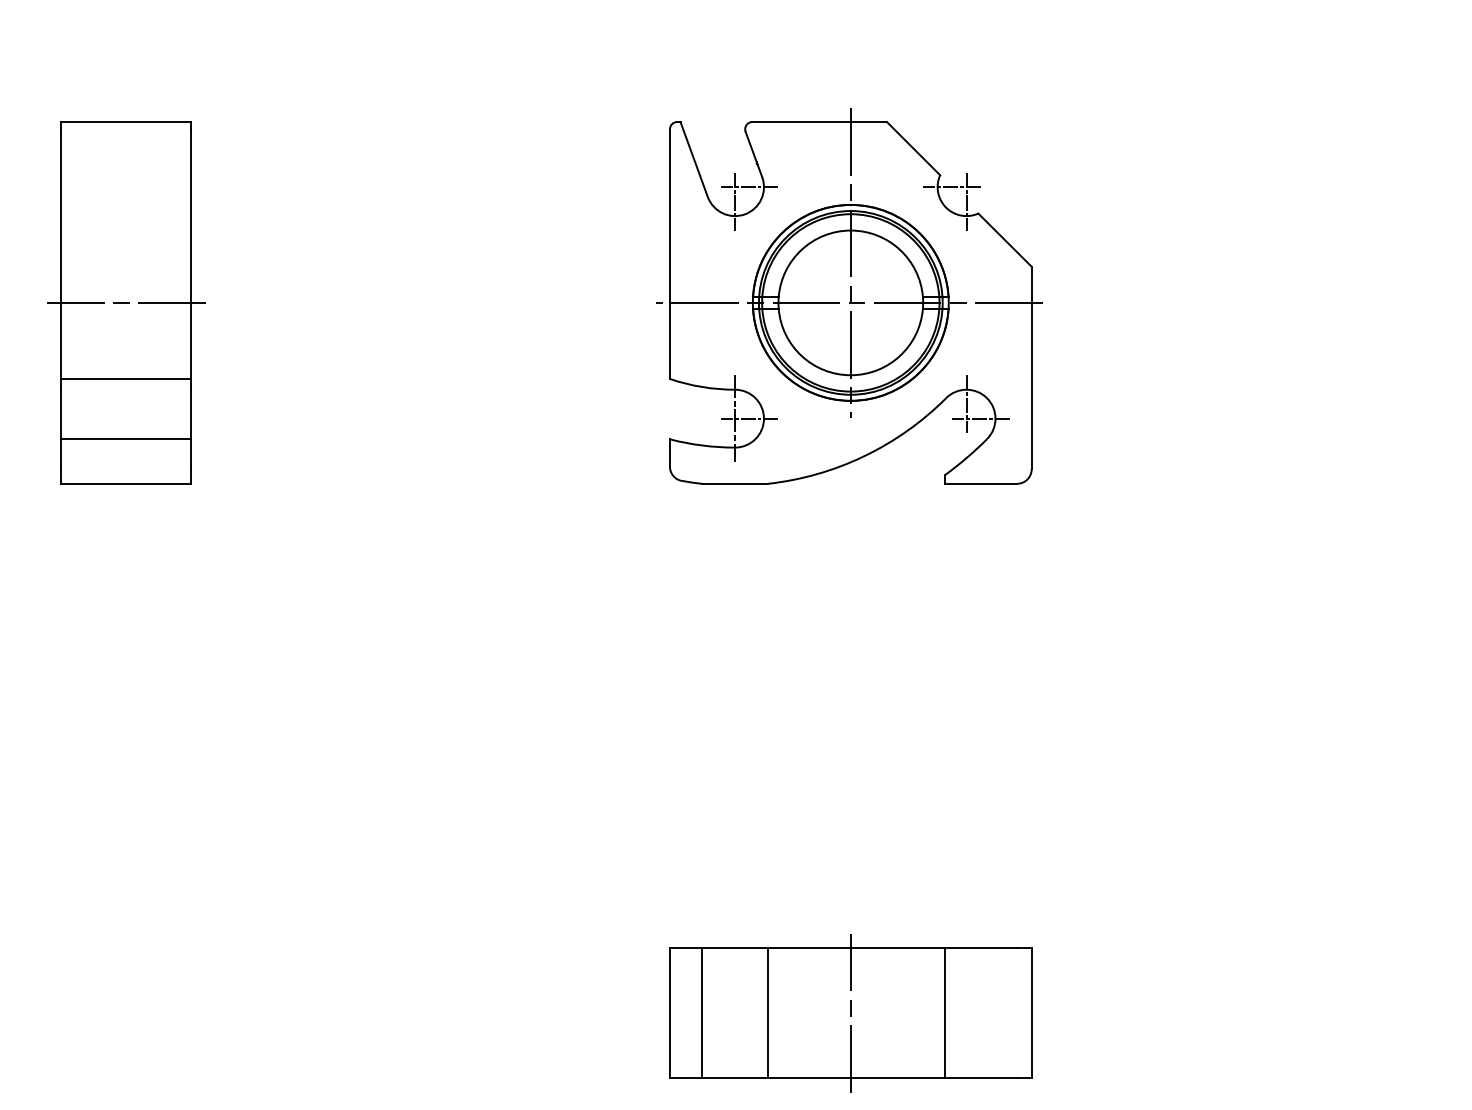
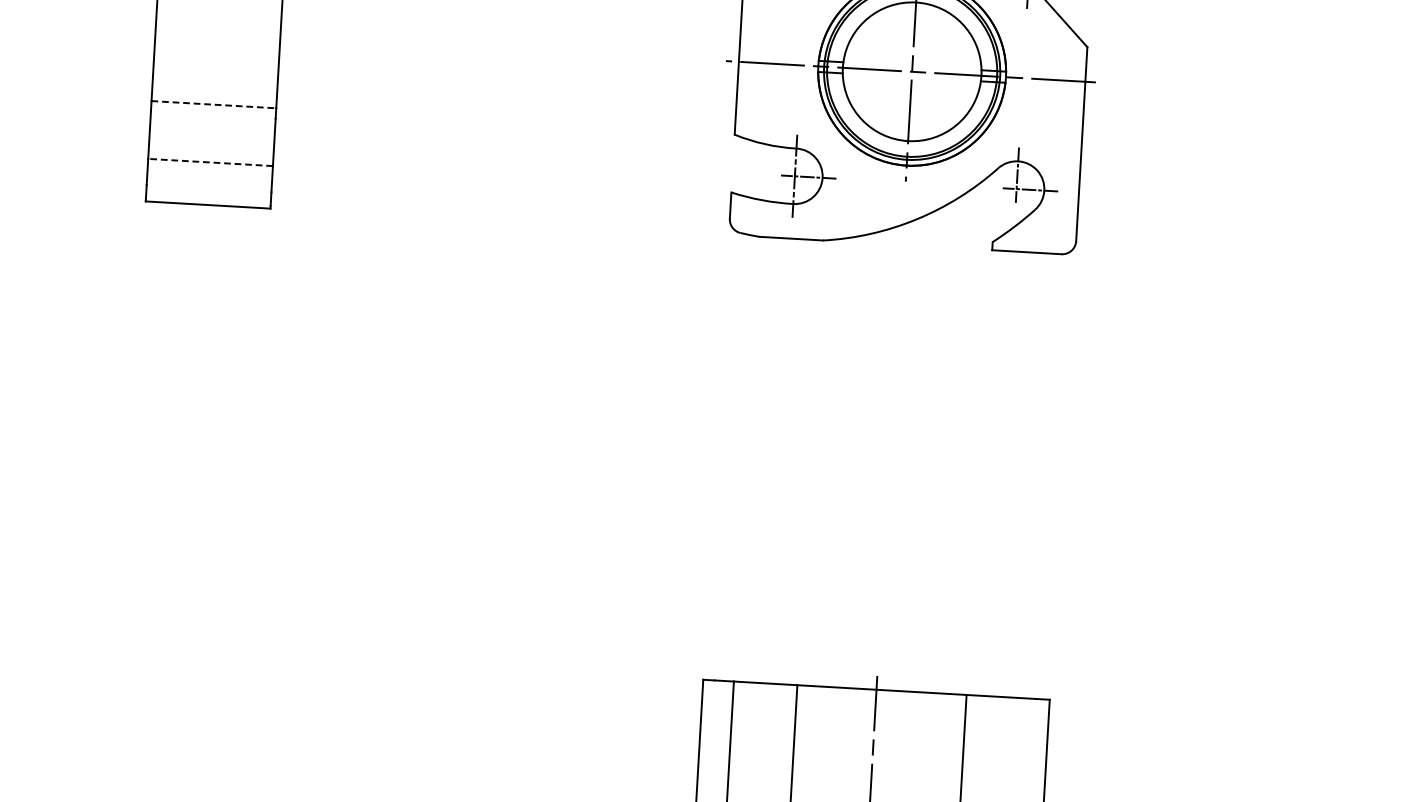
line: (125, 302) -> (217, 31), removed
line: (126, 379) -> (214, 105), solid -> dashed
line: (125, 439) -> (209, 162), solid -> dashed

